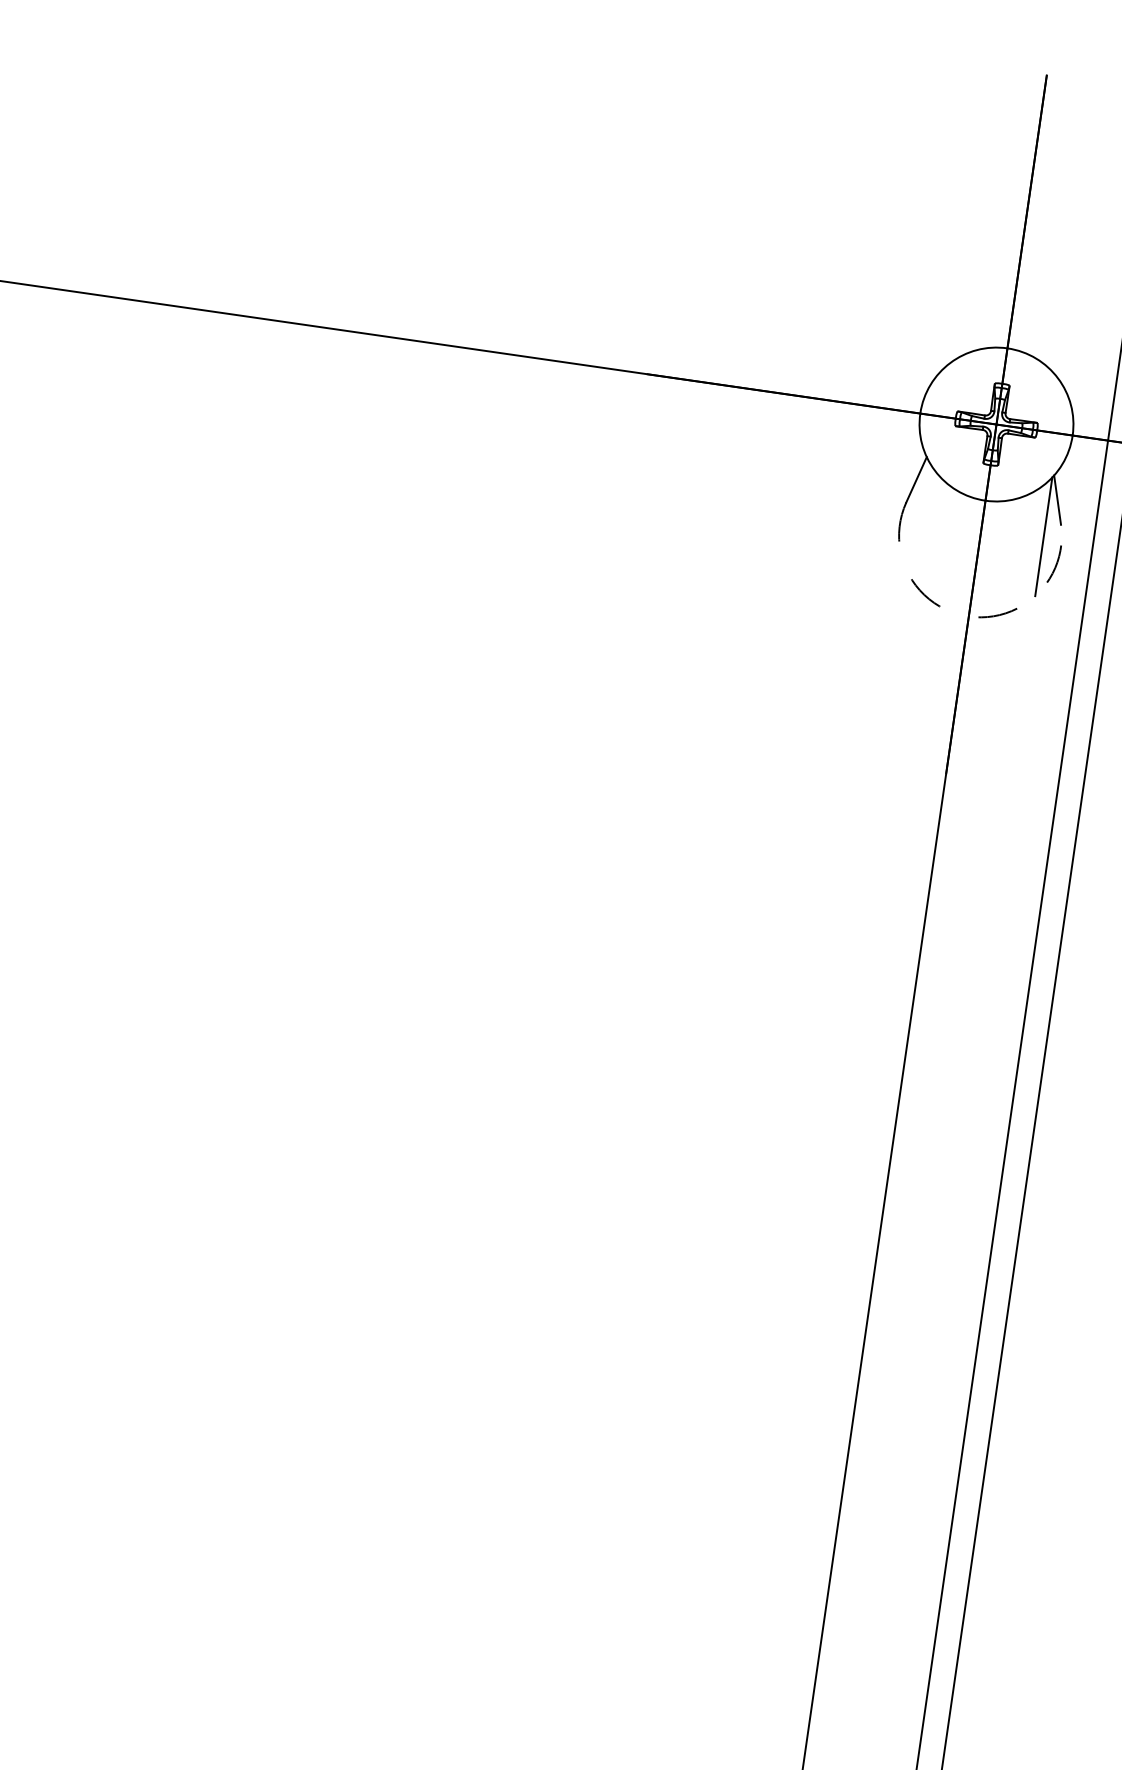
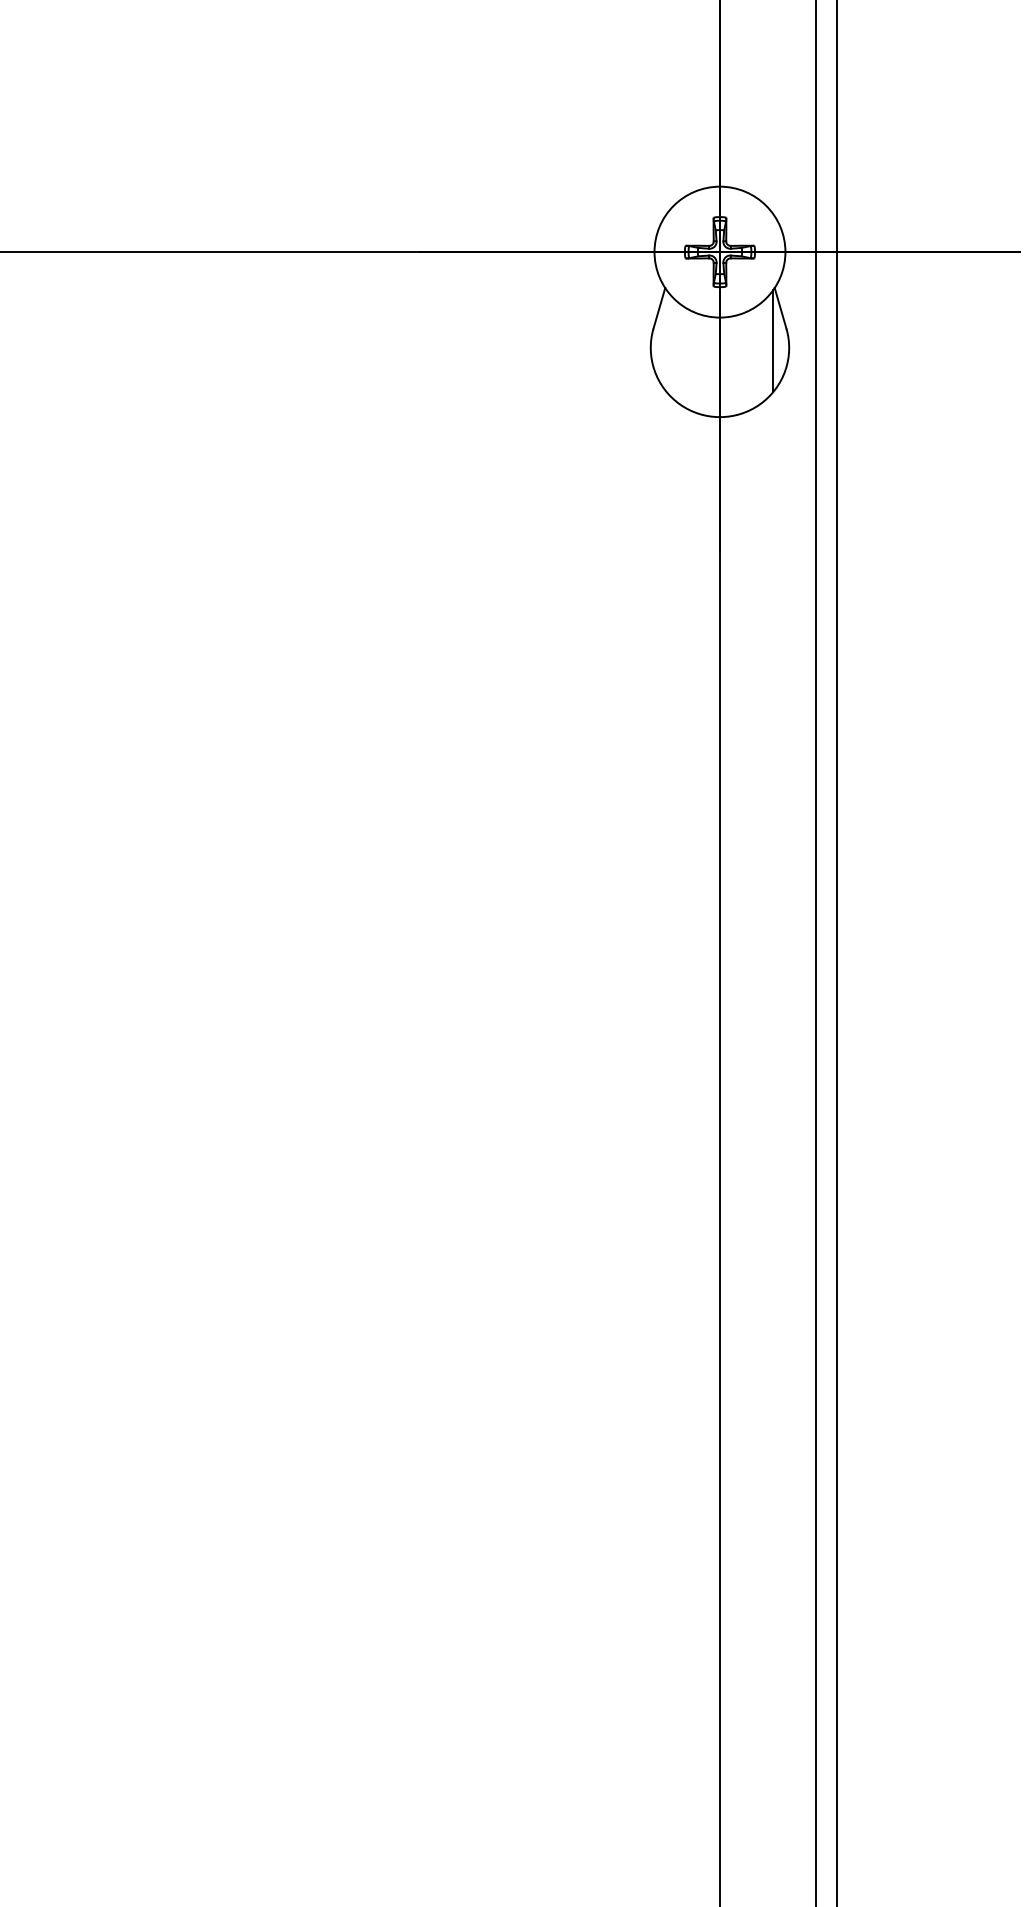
arc: (968, 616) -> (719, 417), dashed -> solid

